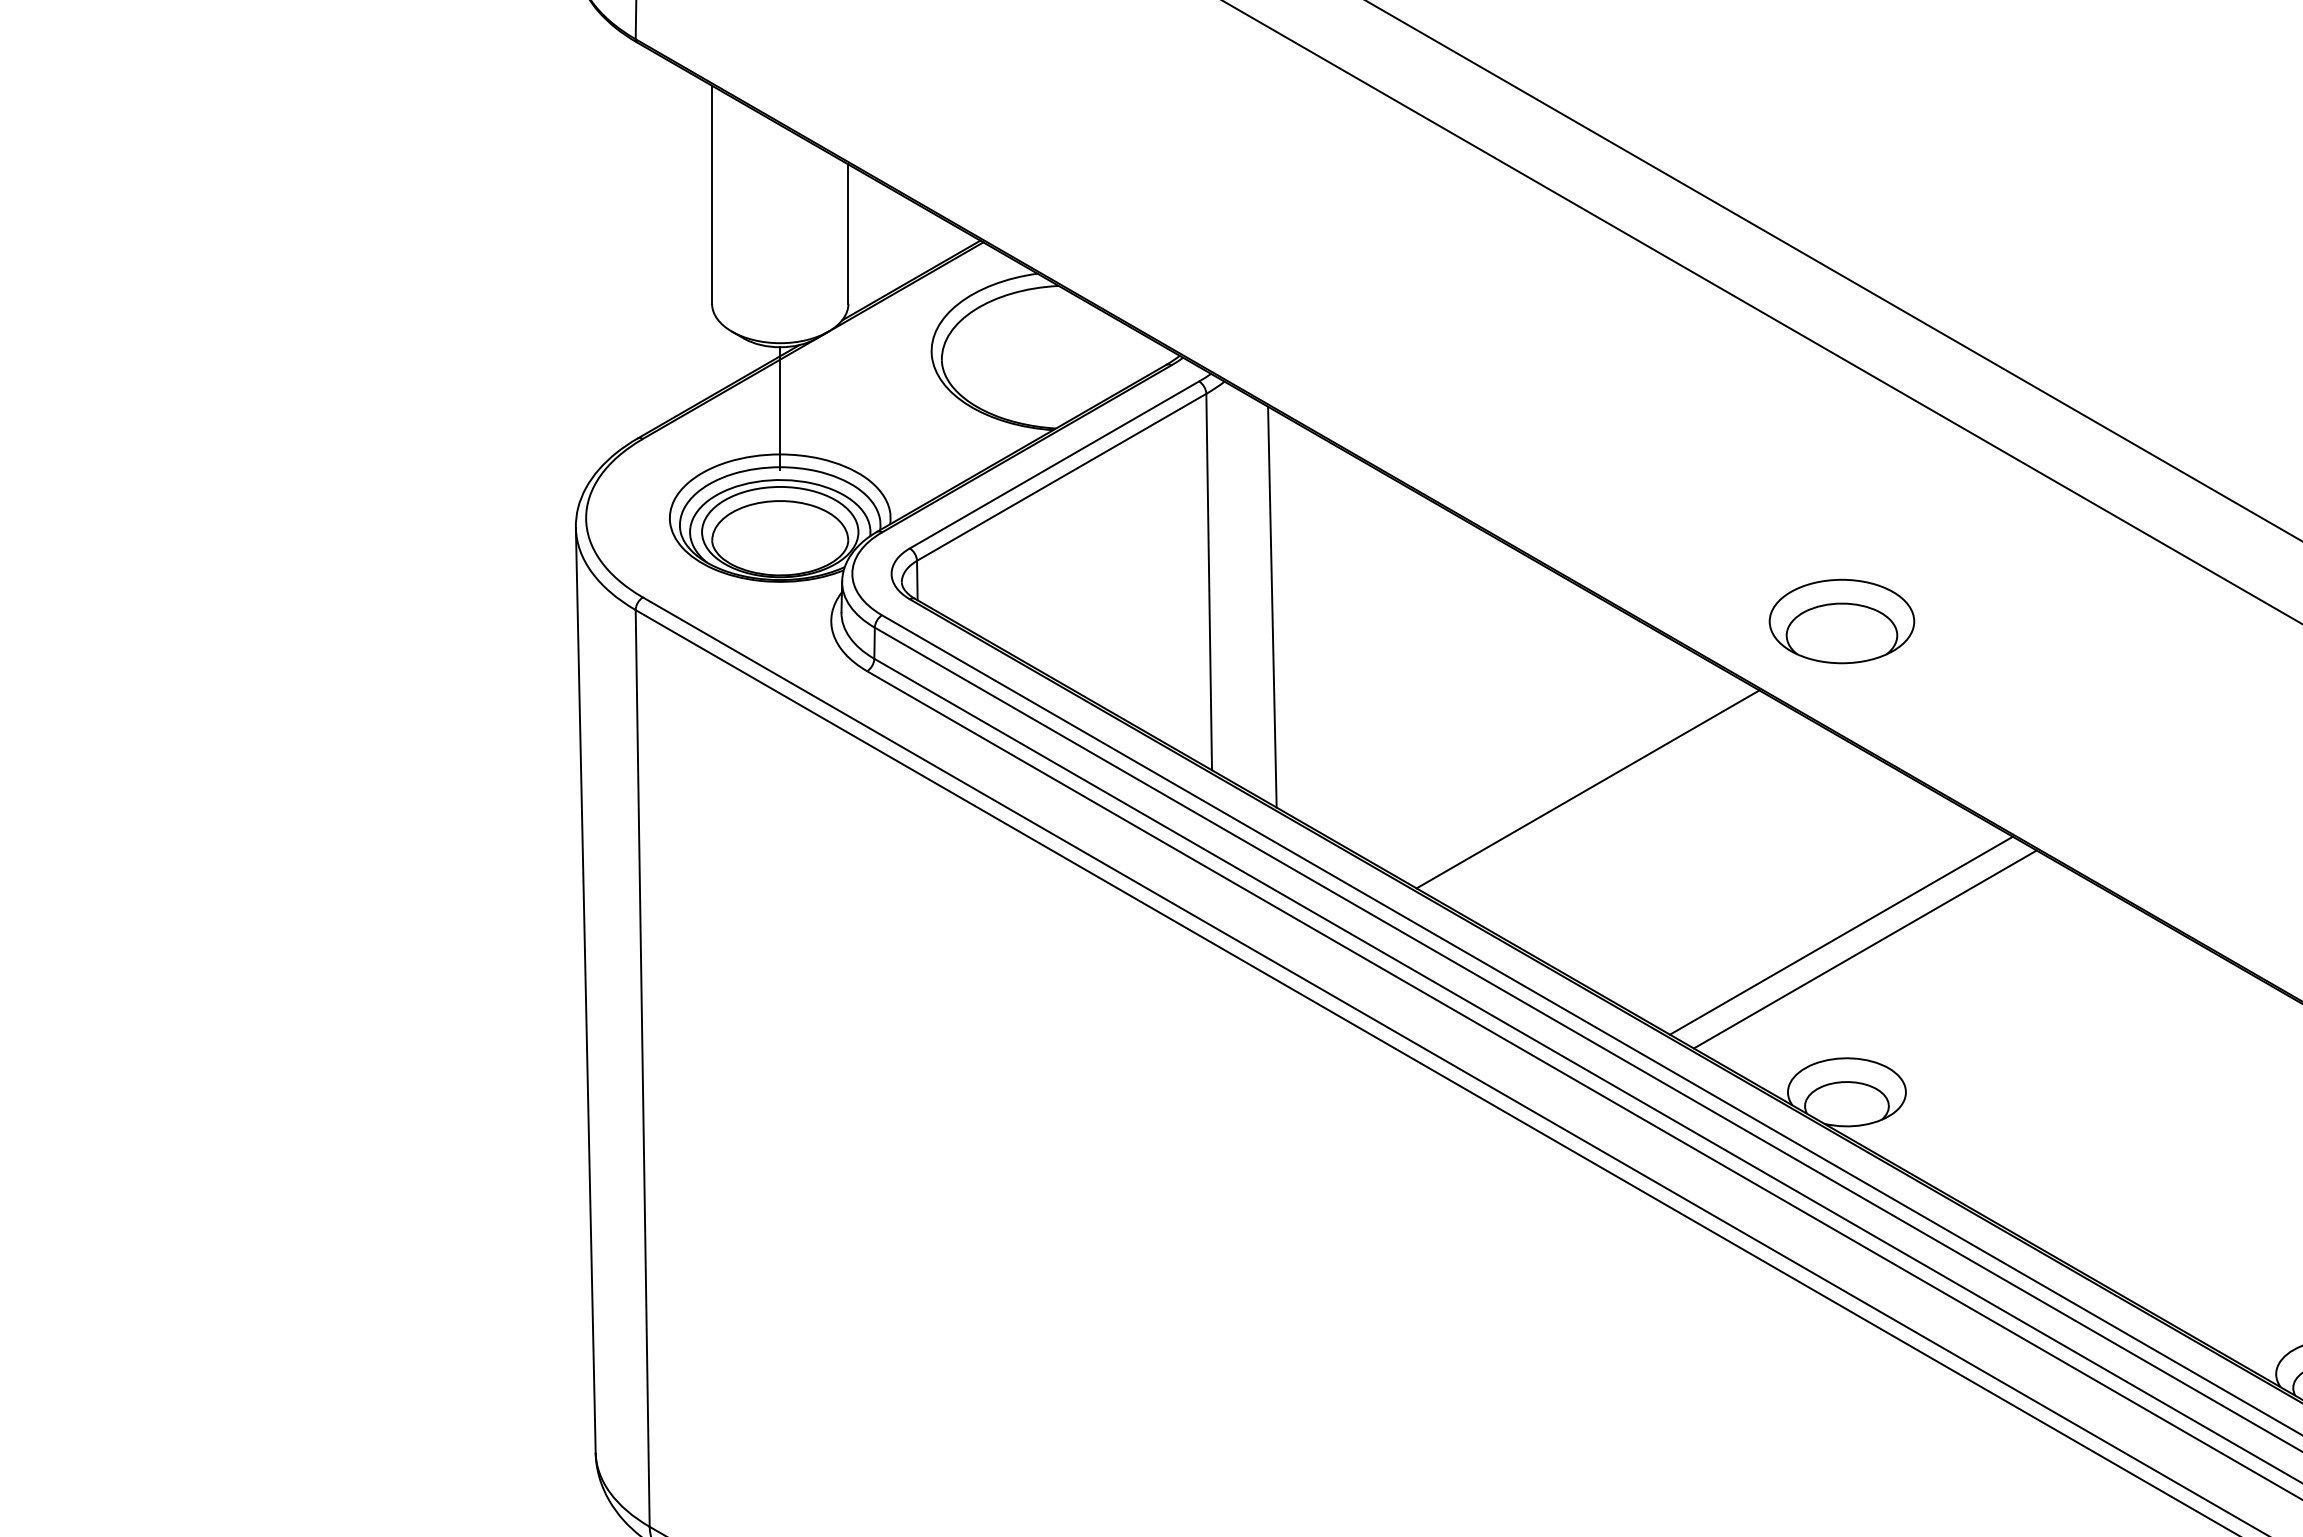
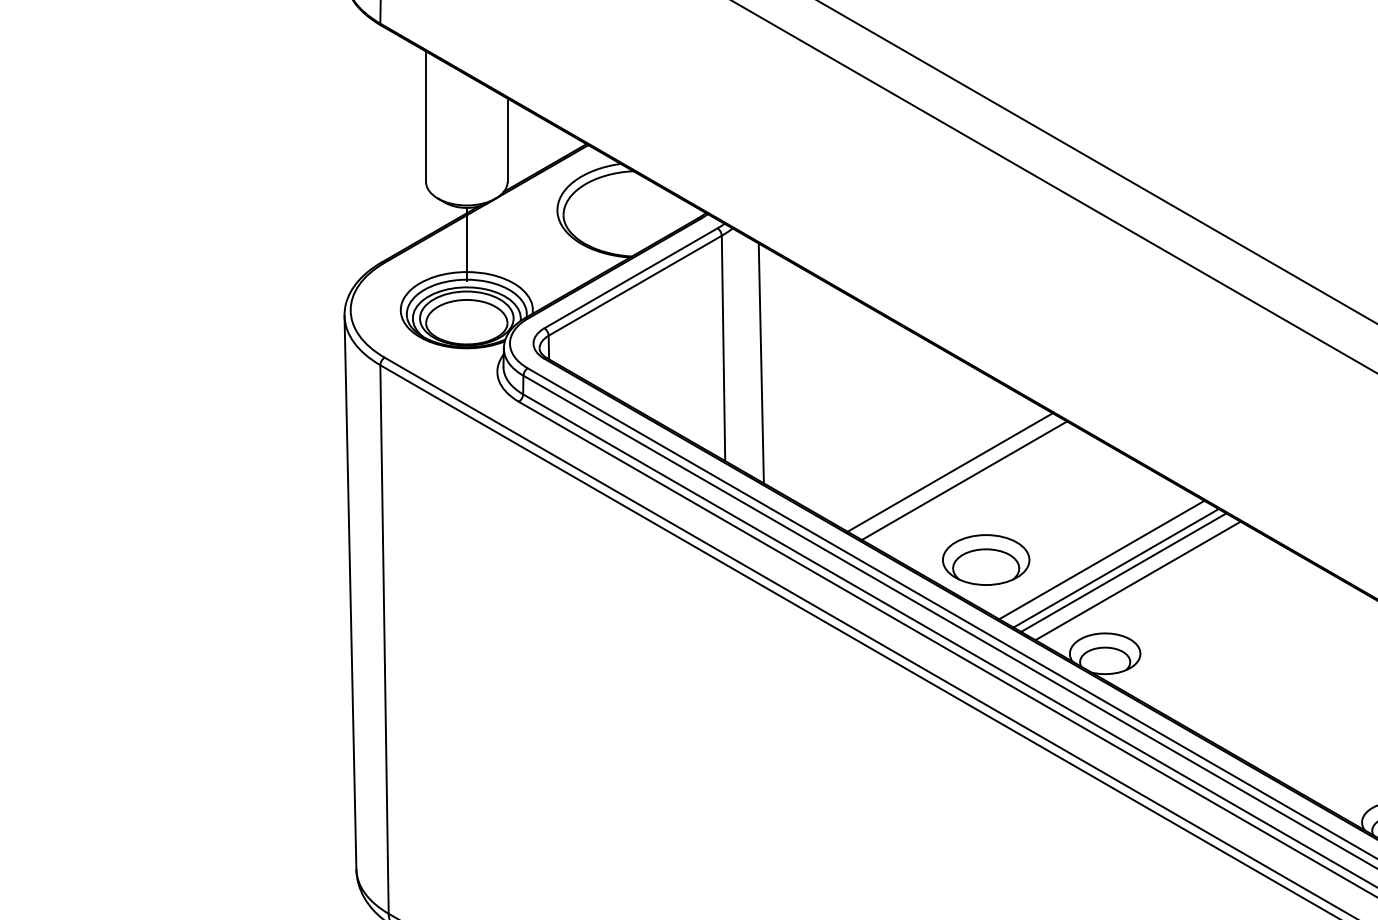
part: (1842, 620) -> (986, 559), moved
line: (1611, 802) -> (964, 480), added
line: (1877, 956) -> (1123, 572), added
line: (1900, 969) -> (1137, 580), added

